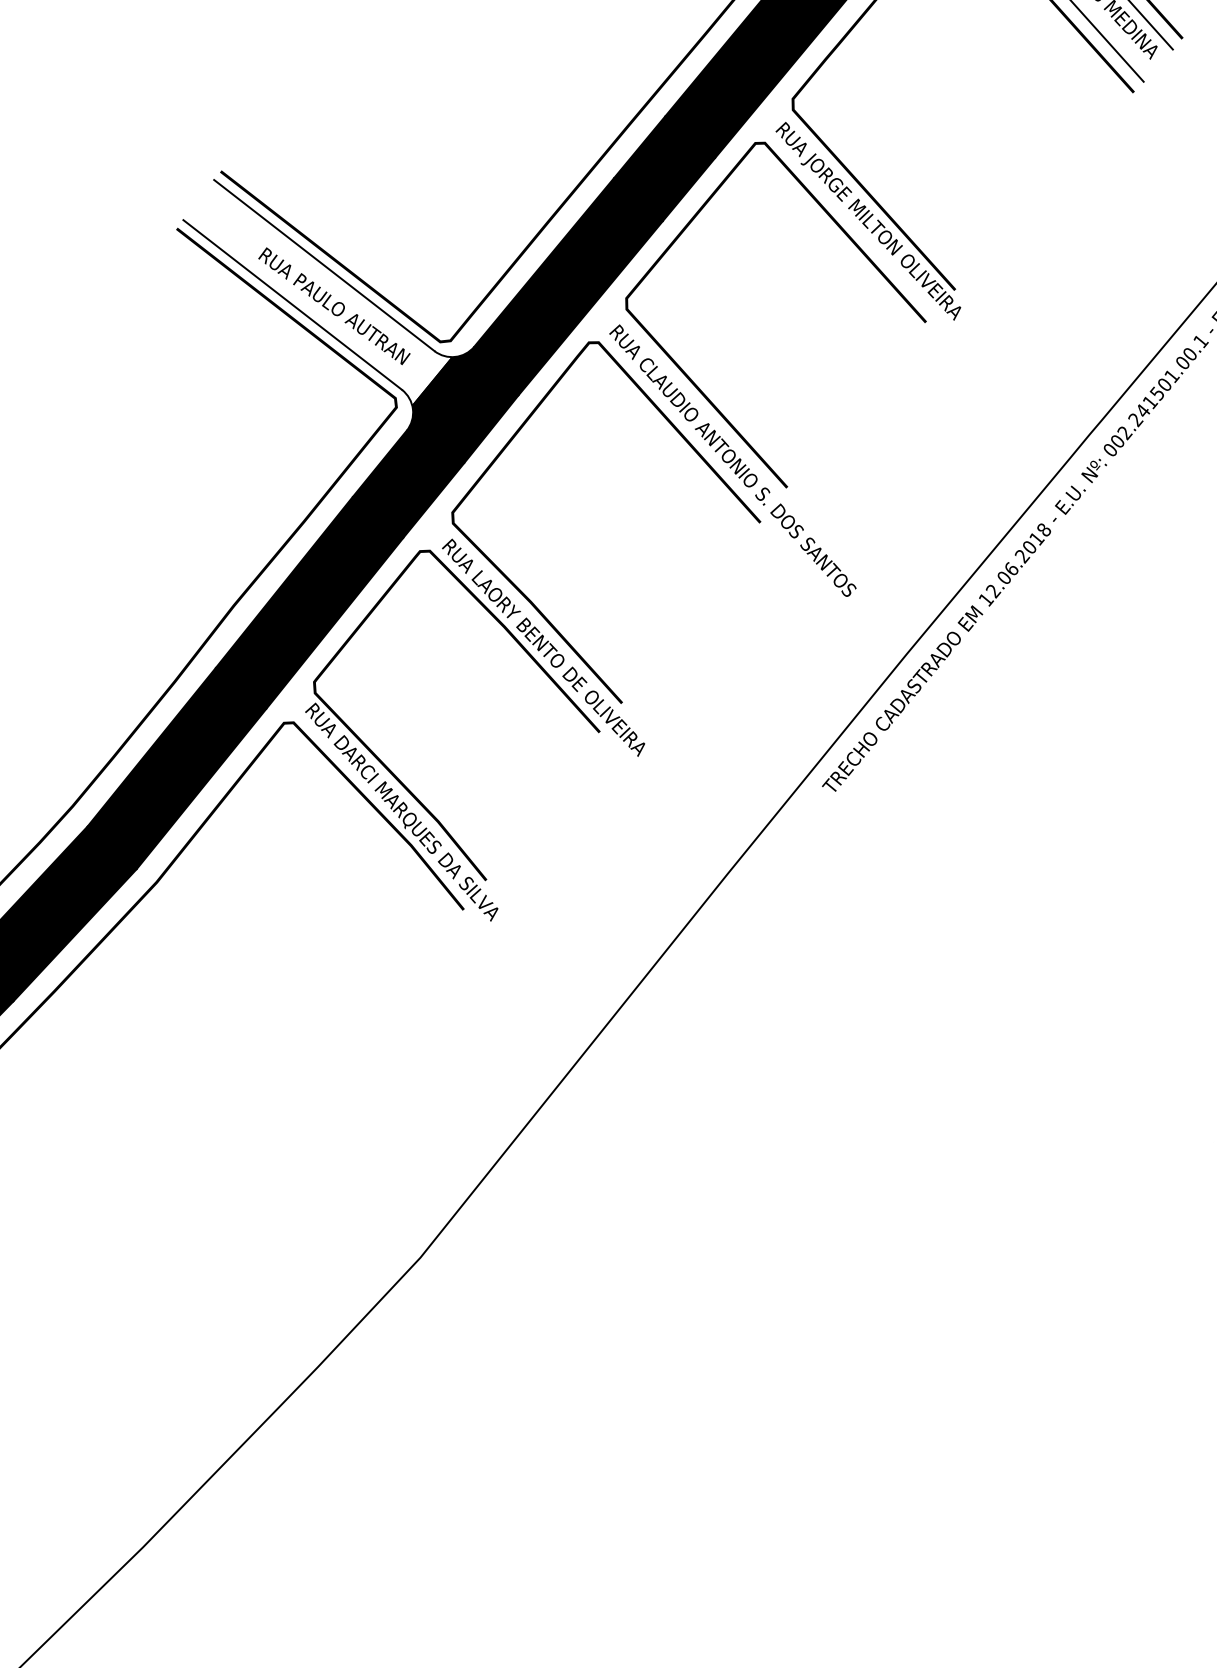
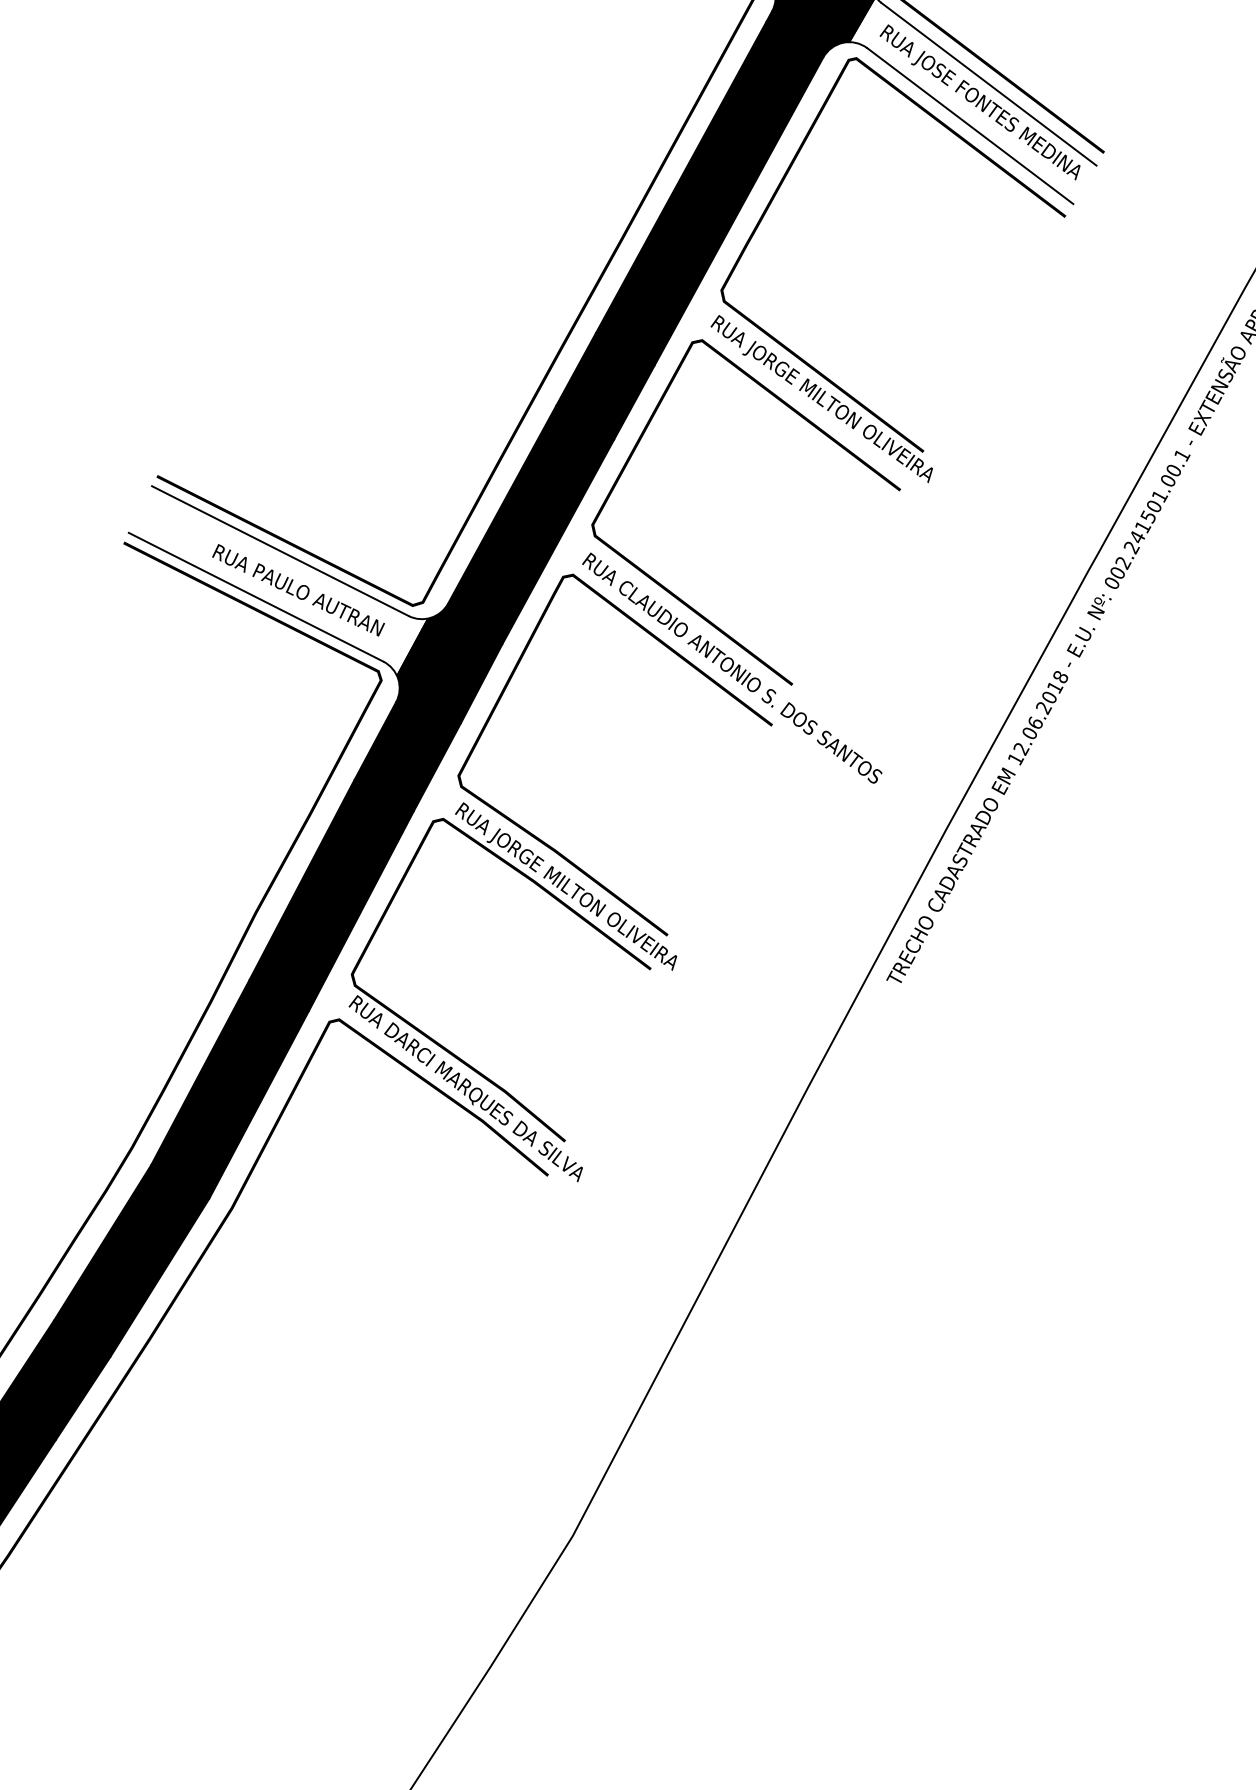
text: (555, 664) -> (592, 909), RUA LAORY BENTO DE OLIVEIRA -> RUA JORGE MILTON OLIVEIRA

